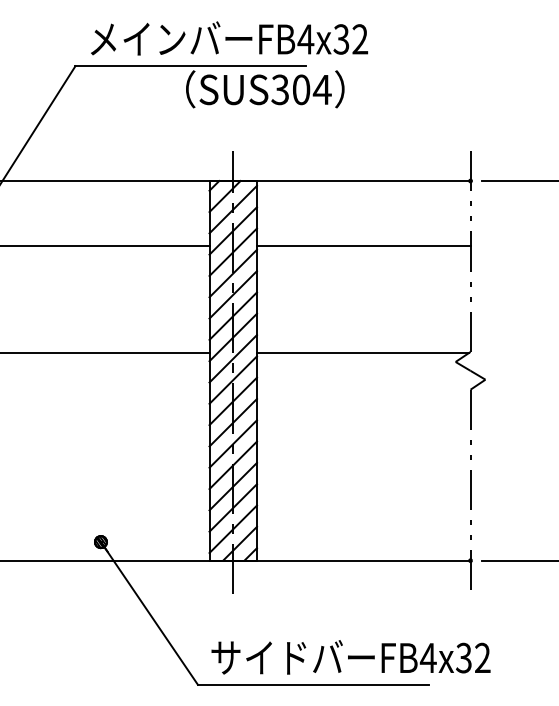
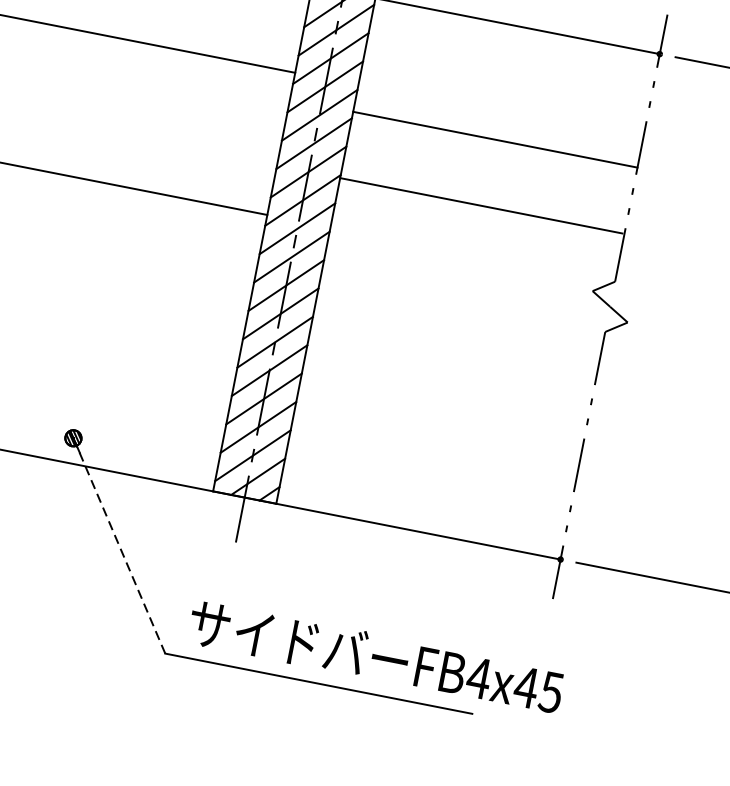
line: (363, 246) -> (494, 139), moved
line: (362, 353) -> (480, 206), moved
line: (149, 614) -> (119, 547), solid -> dashed
text: (472, 657) -> (537, 688), FB4x32 -> FB4x45

